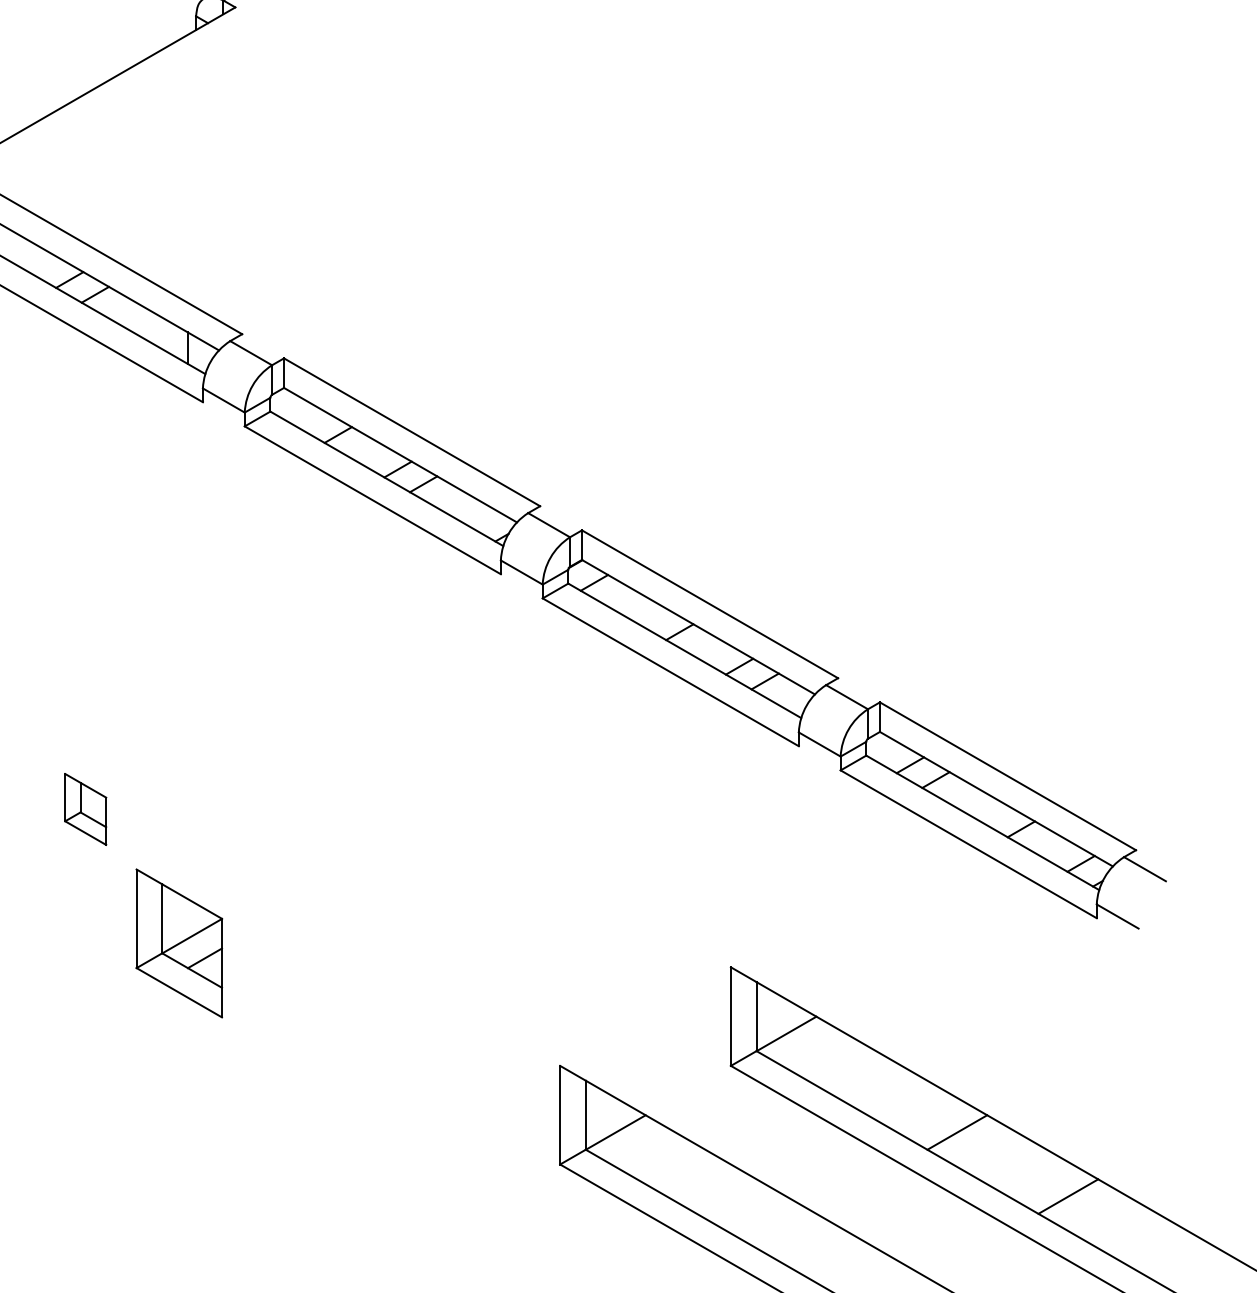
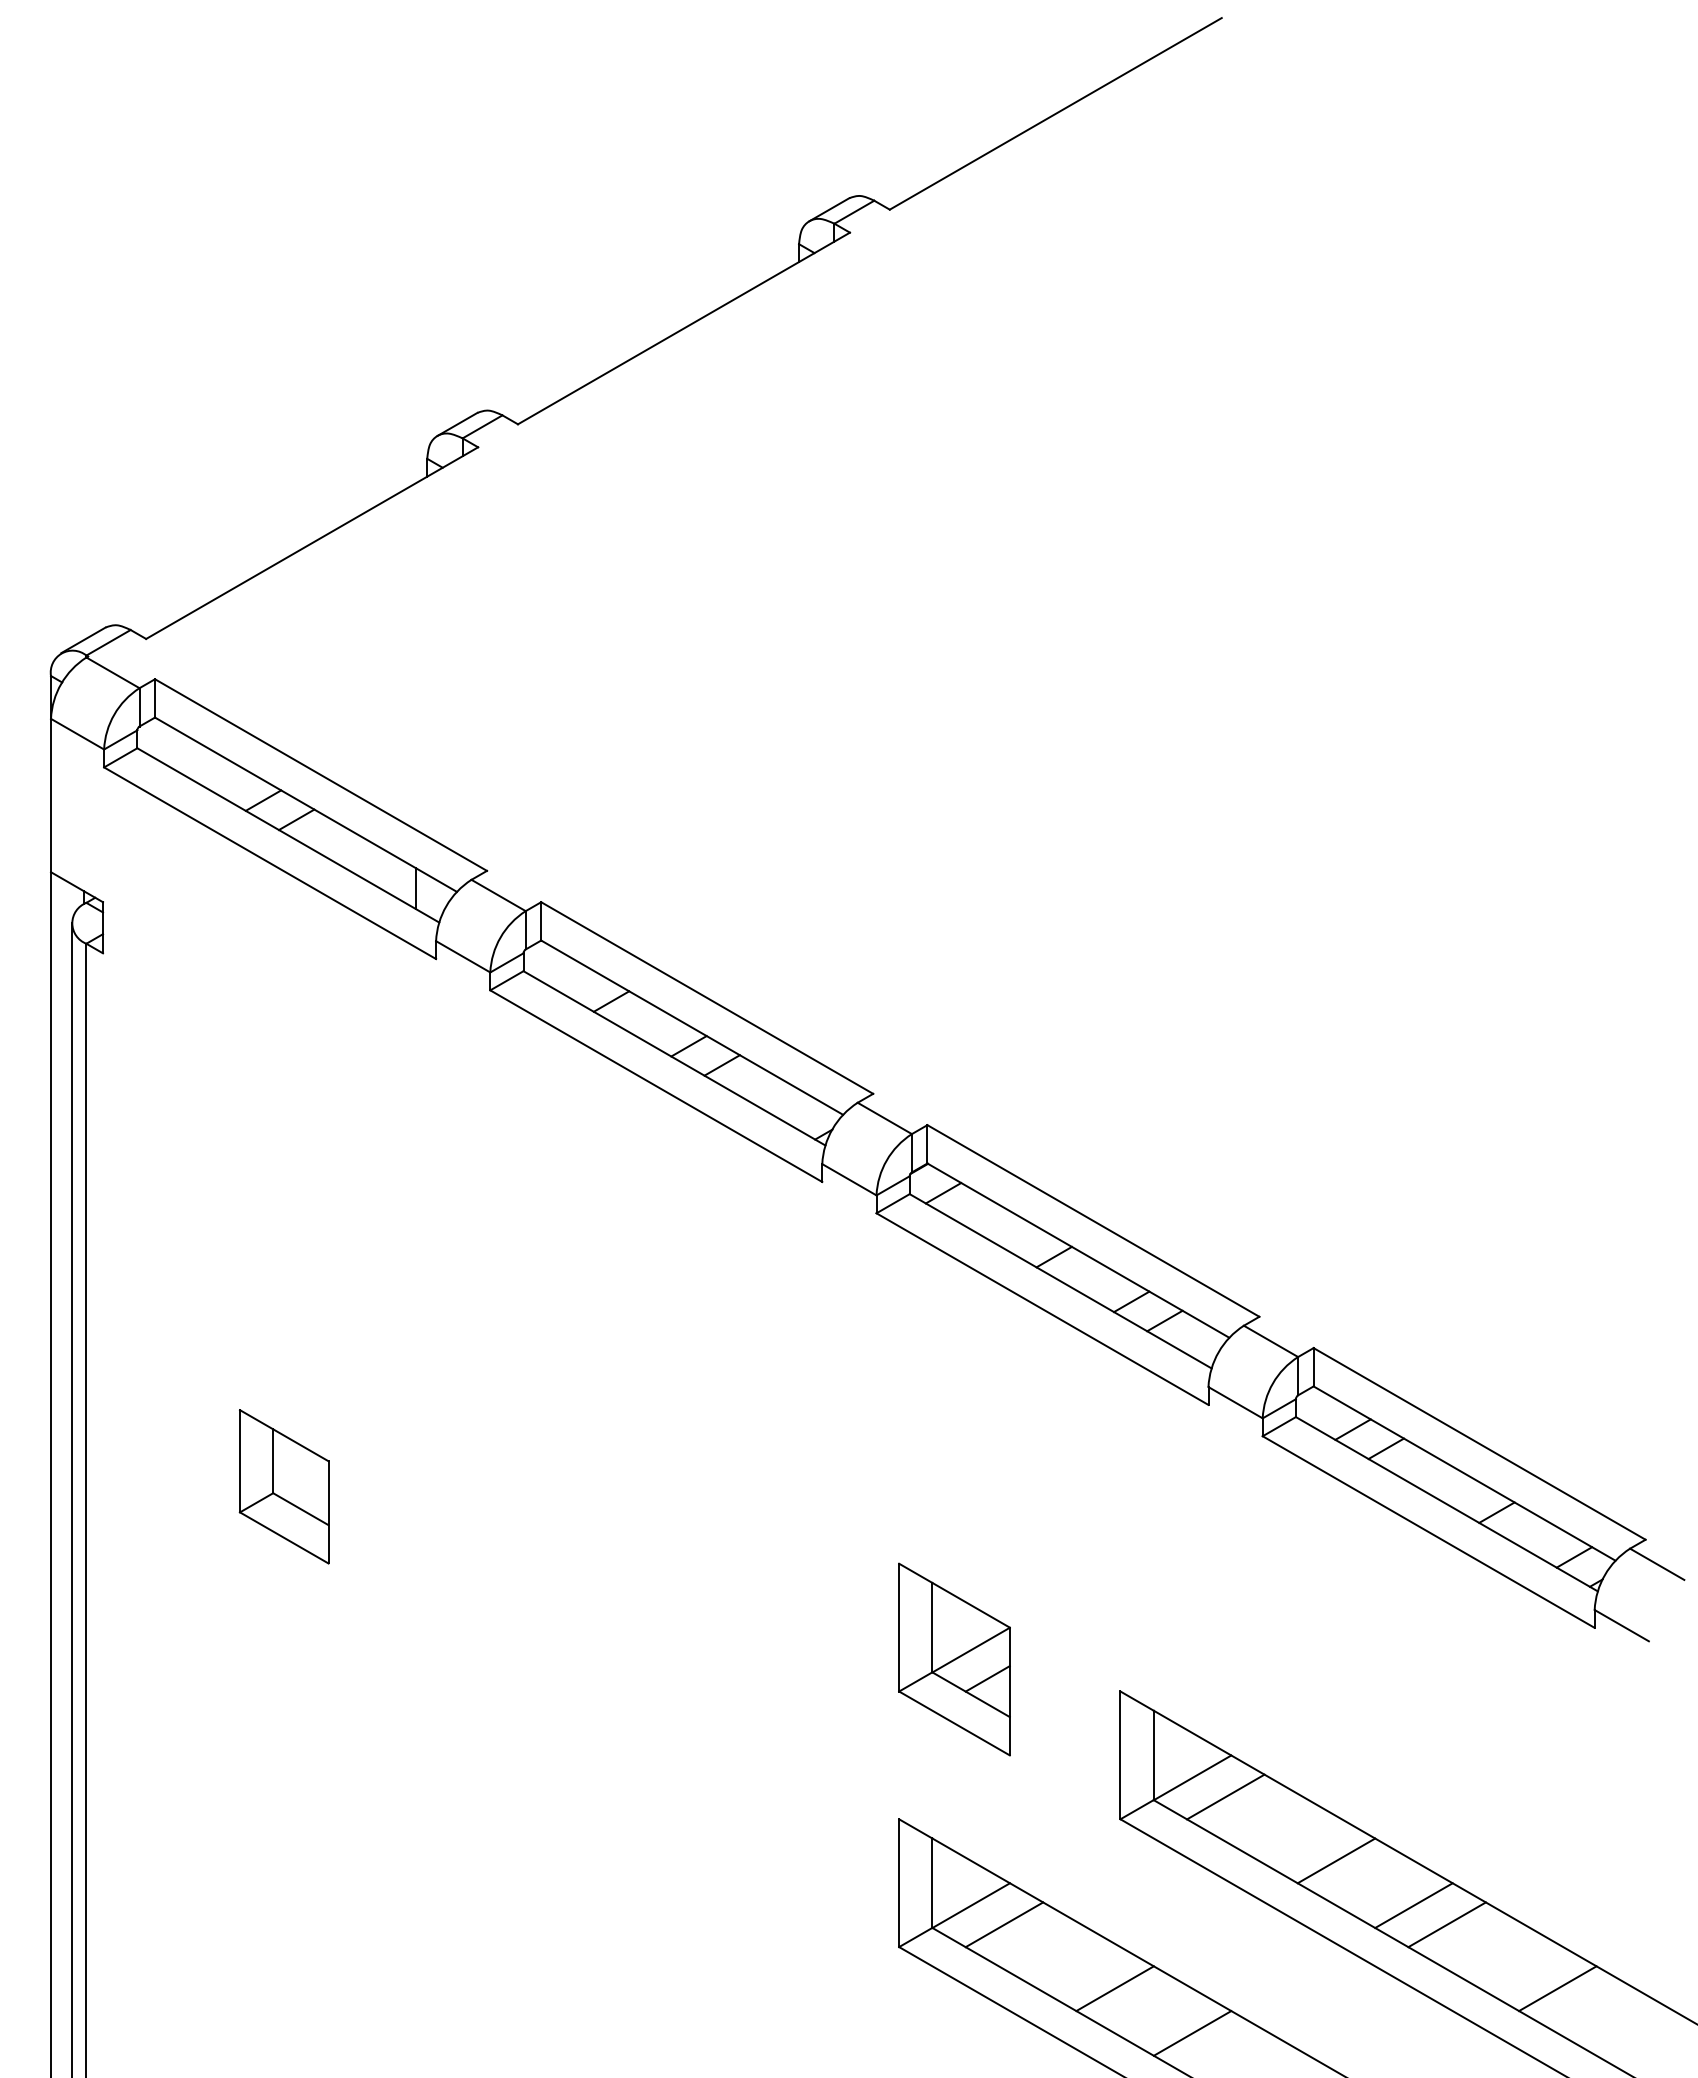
part: (85, 809) -> (283, 1486), size x1.67
part: (179, 943) -> (954, 1659), moved
line: (811, 1048) -> (1225, 1796), added
line: (897, 1097) -> (1336, 1860), added
line: (641, 1147) -> (1004, 1924), added
line: (982, 1147) -> (1446, 1924), added
line: (726, 1196) -> (1114, 1988), added
line: (786, 1231) -> (1192, 2033), added

